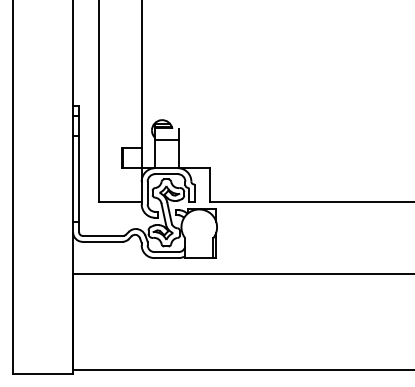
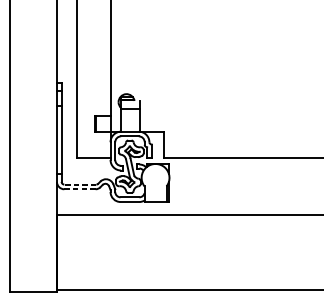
line: (102, 235) -> (79, 184), solid -> dashed
line: (103, 241) -> (80, 189), solid -> dashed

